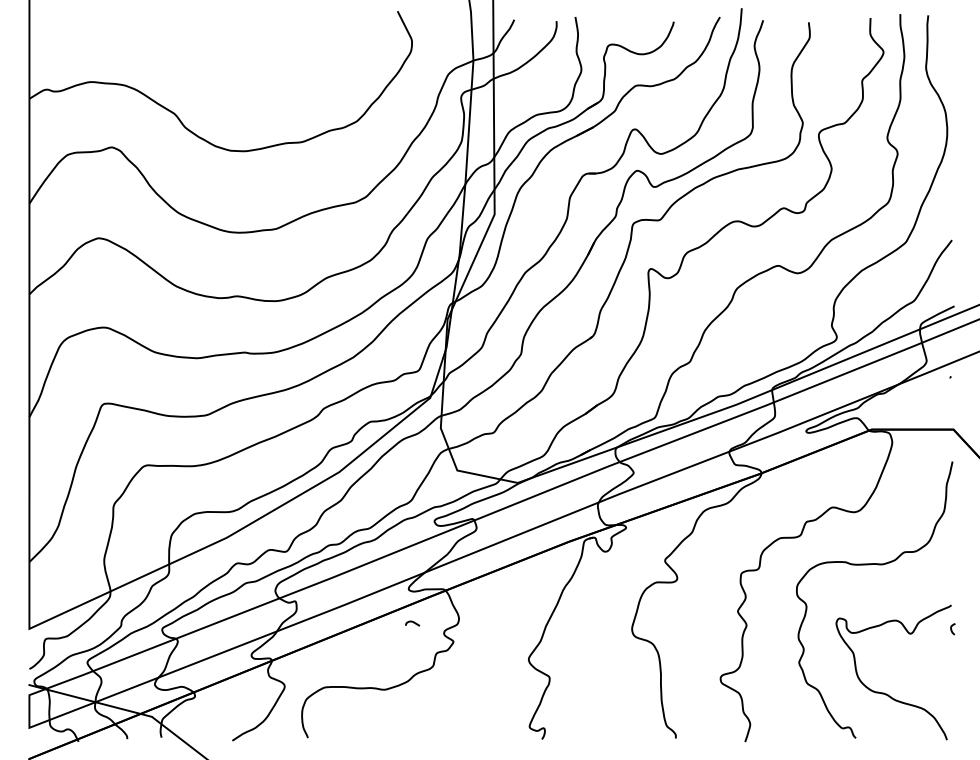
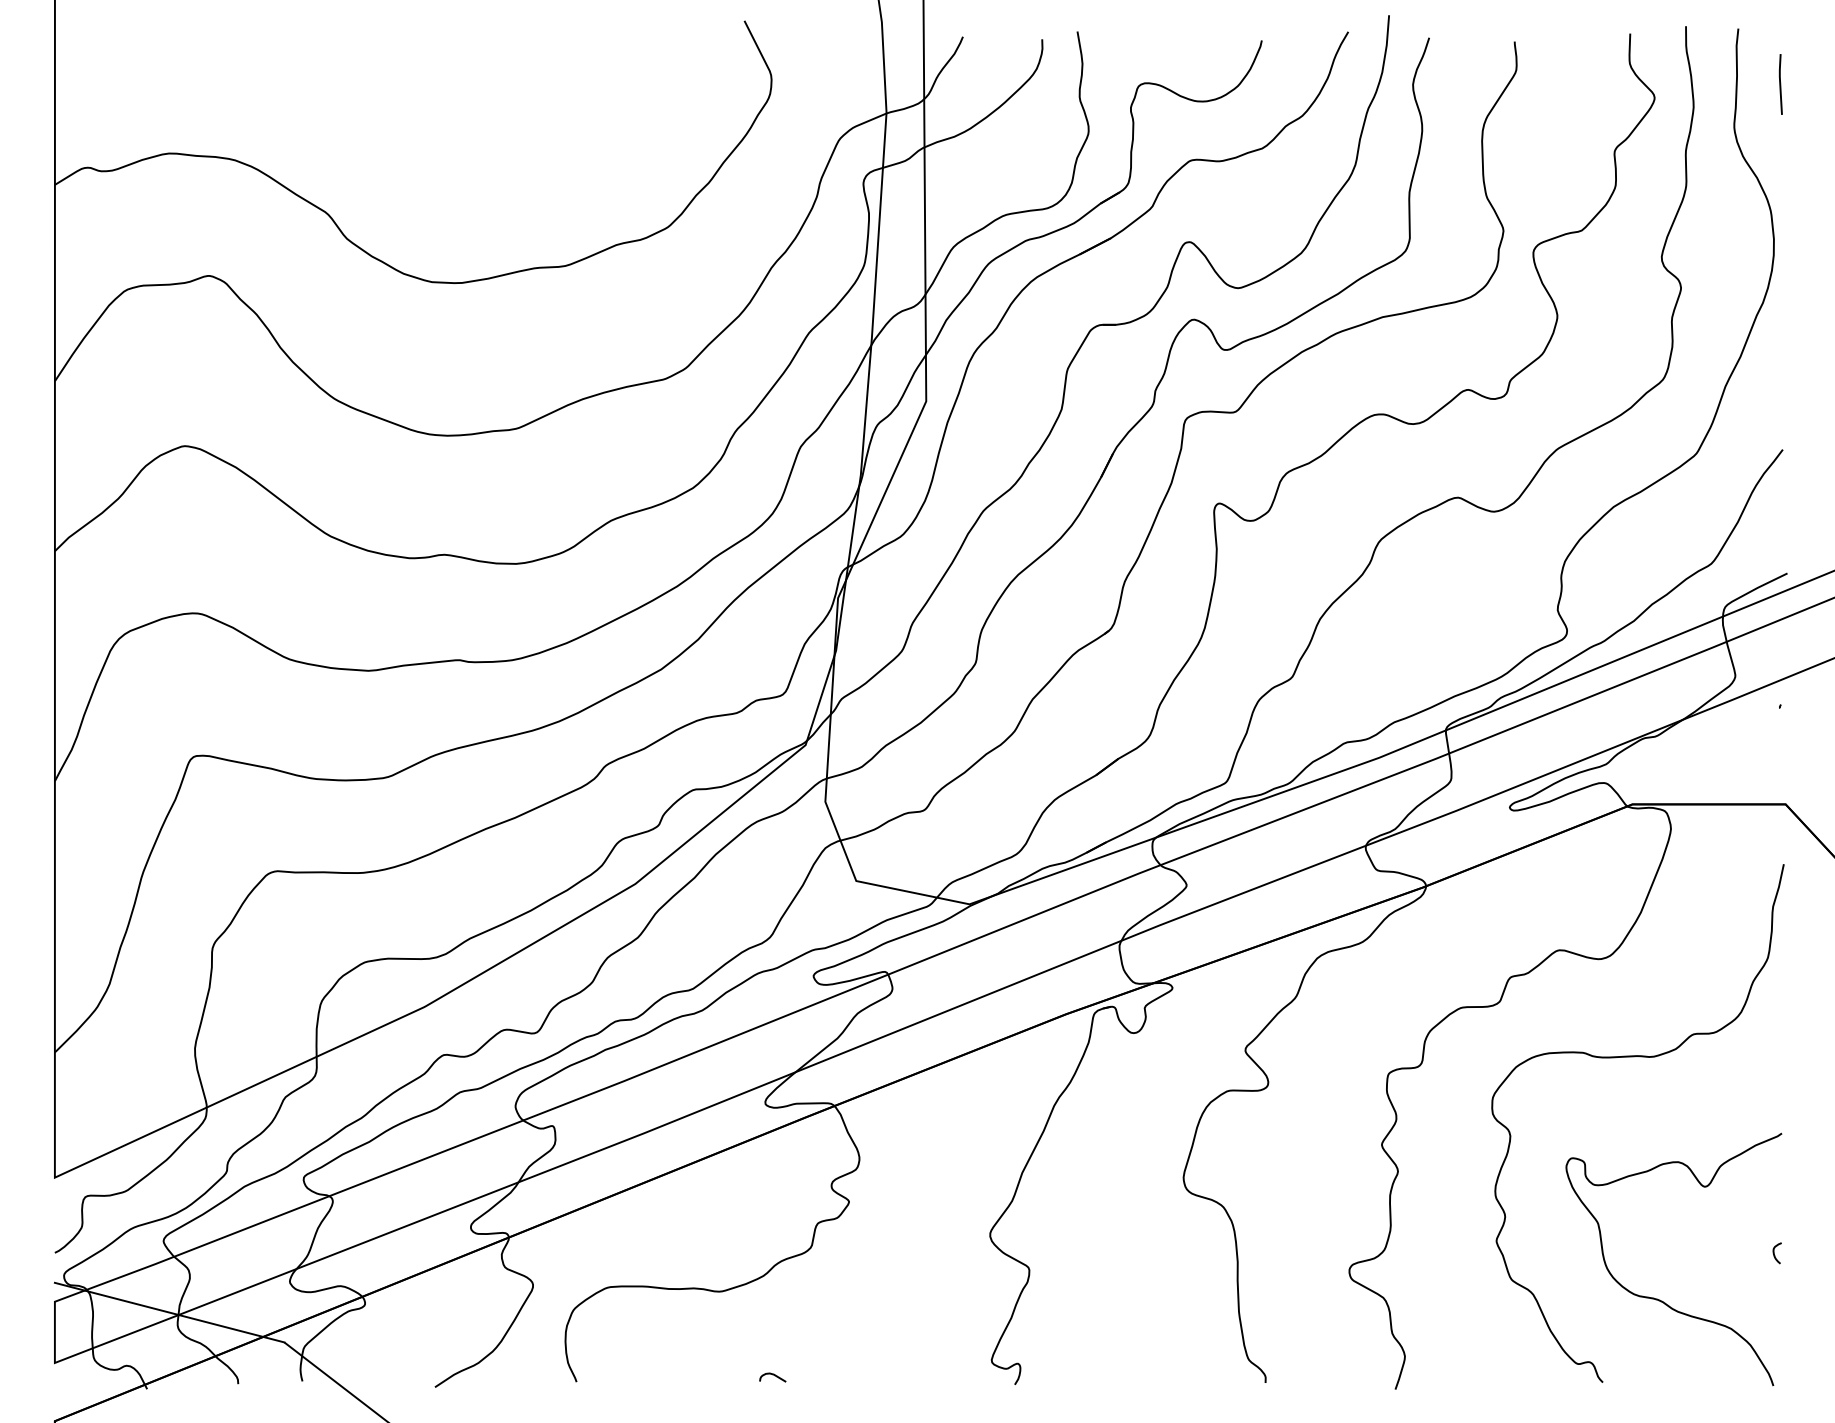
line: (950, 45) -> (1779, 85), added
curve: (412, 622) -> (772, 1375), moved
curve: (952, 629) -> (1776, 1253), moved

